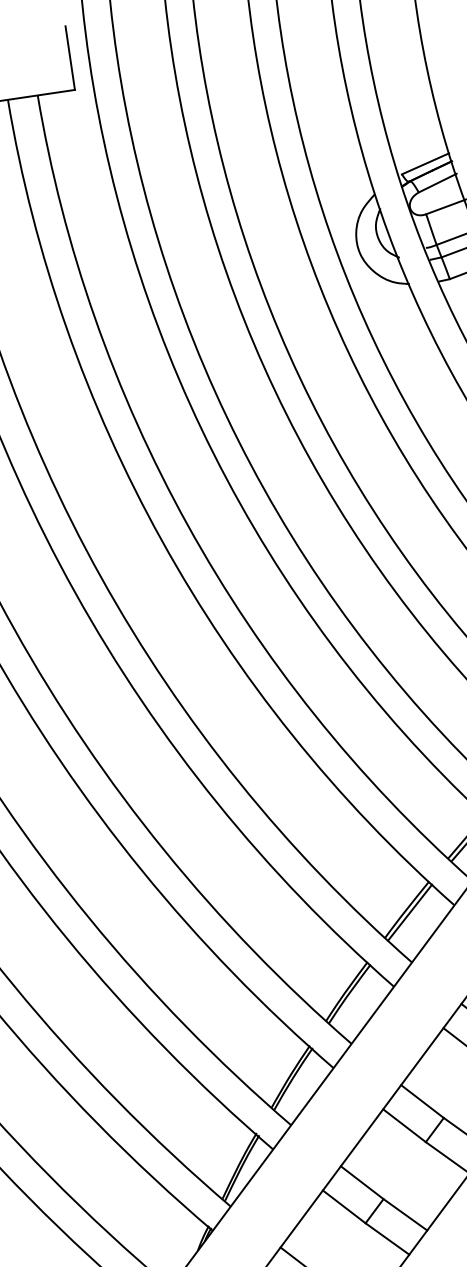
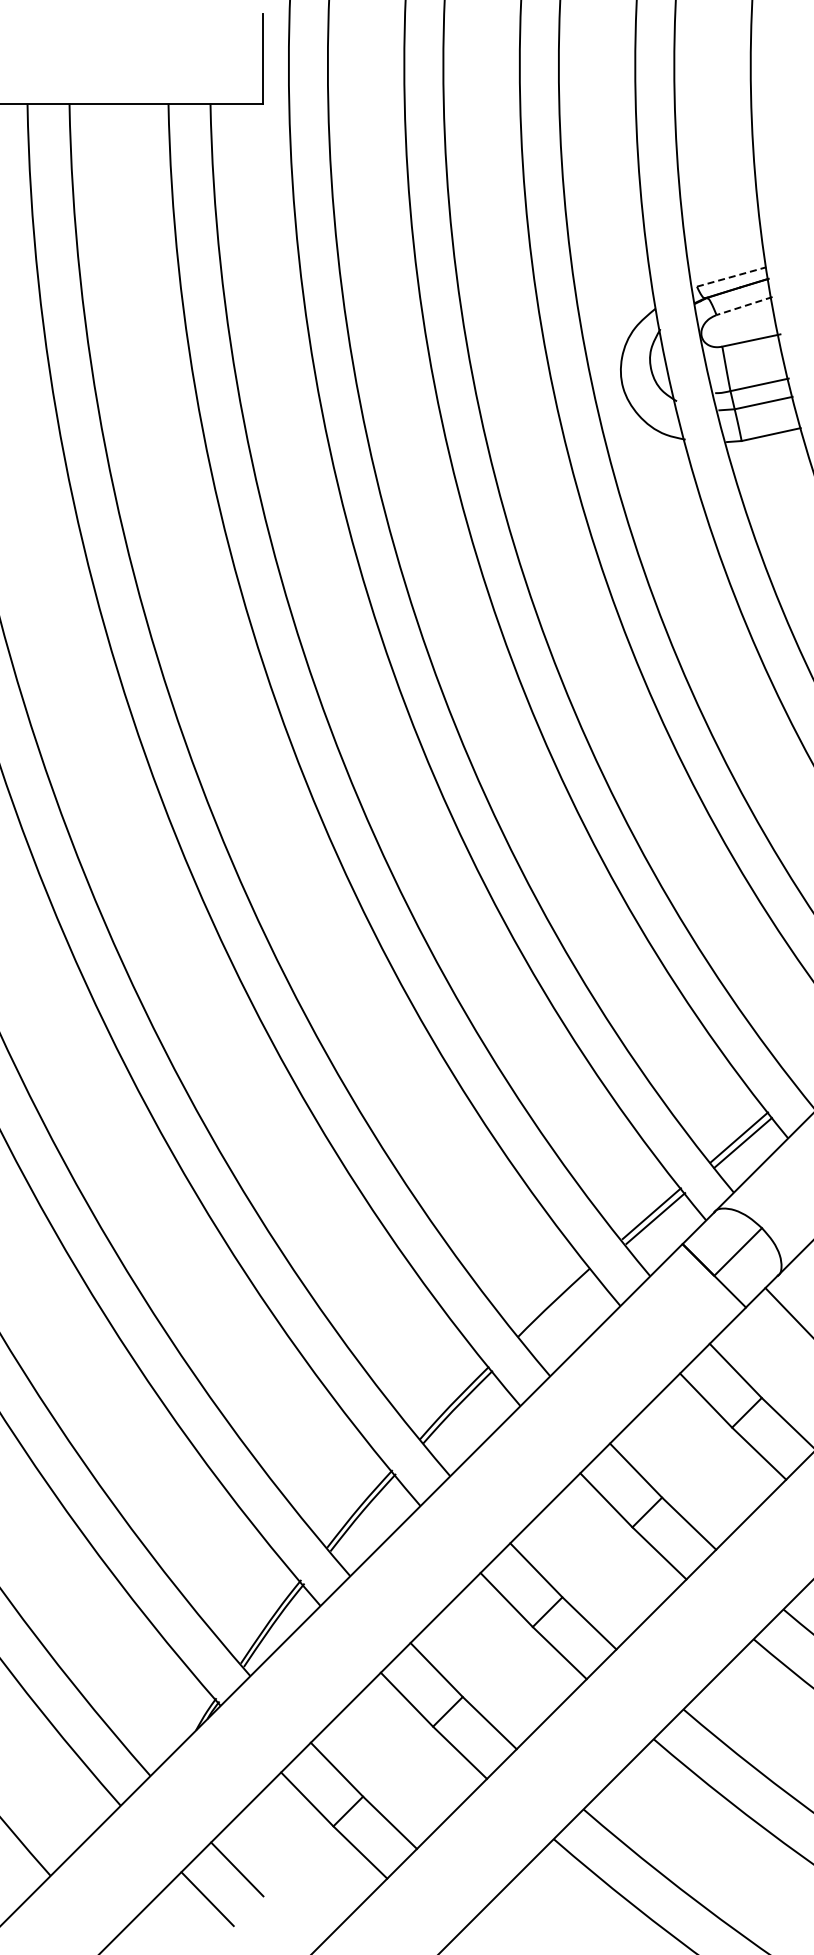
line: (425, 163) -> (731, 276), solid -> dashed
line: (437, 183) -> (744, 306), solid -> dashed
line: (409, 912) -> (557, 1307), removed

